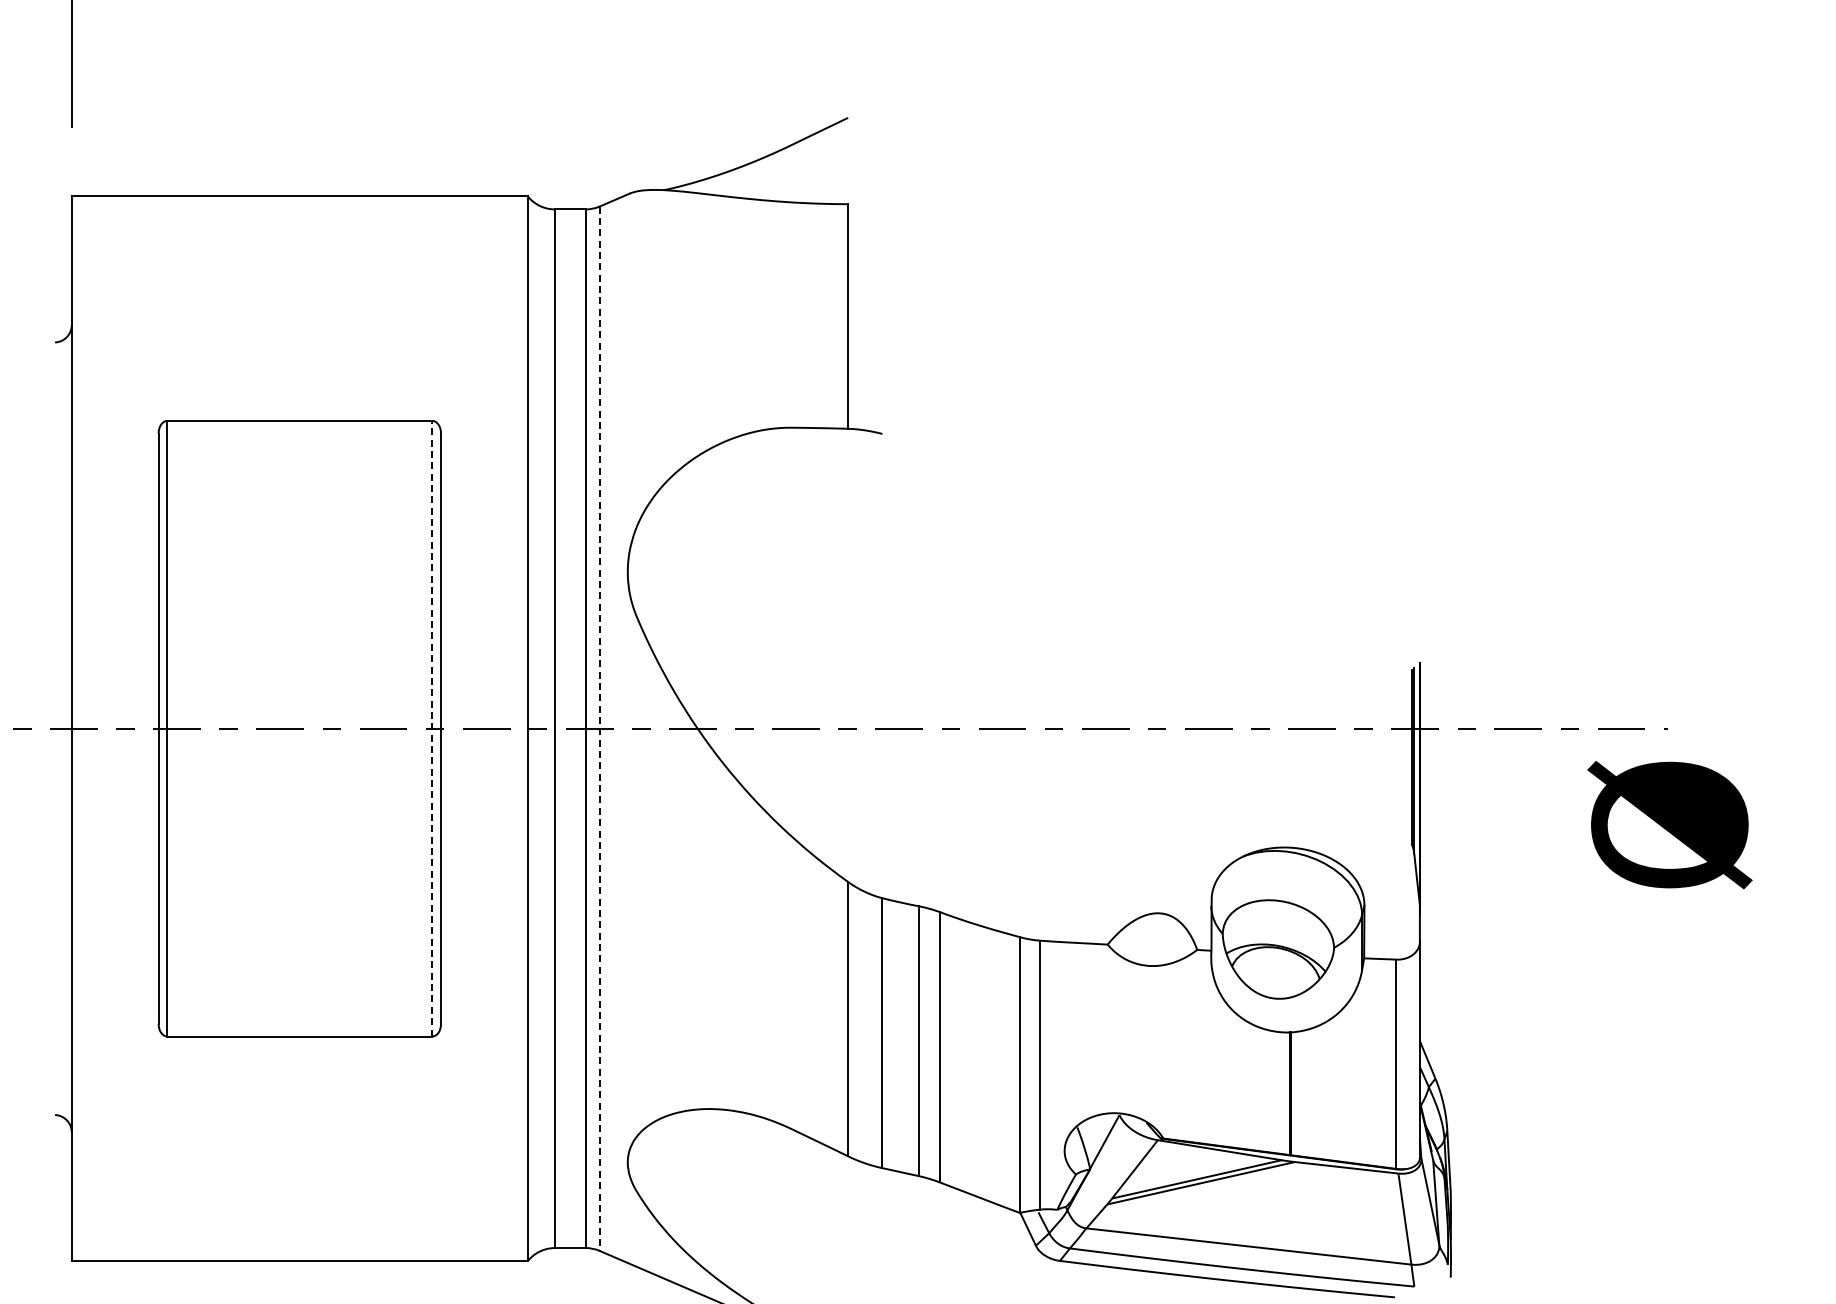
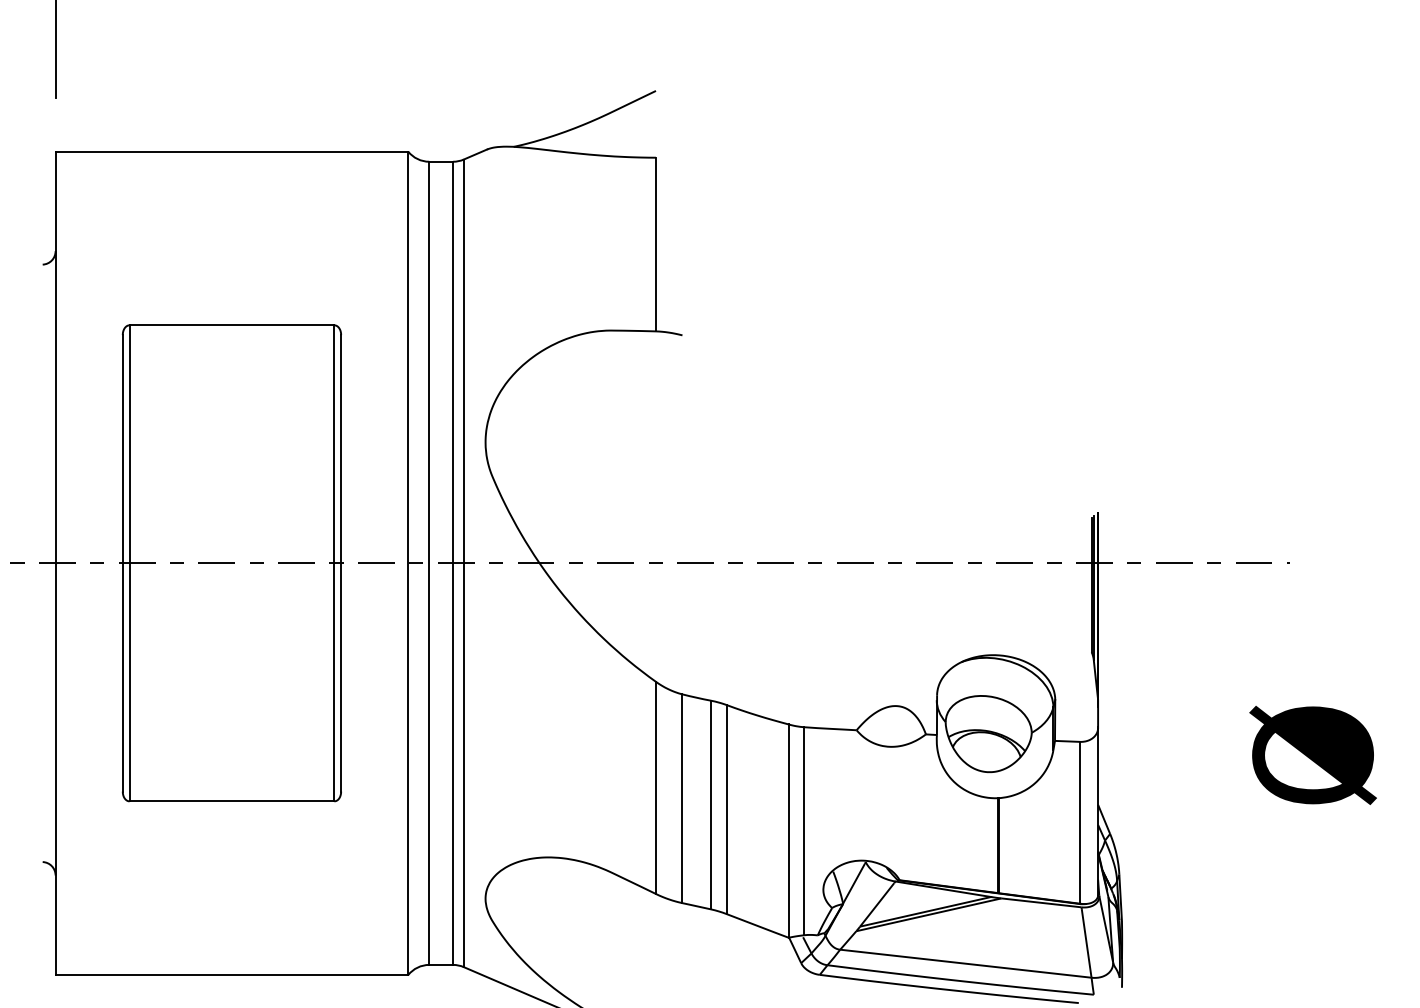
line: (432, 728) -> (334, 563), dashed -> solid
line: (599, 729) -> (463, 563), dashed -> solid
text: (1669, 825) -> (1312, 755), moved

